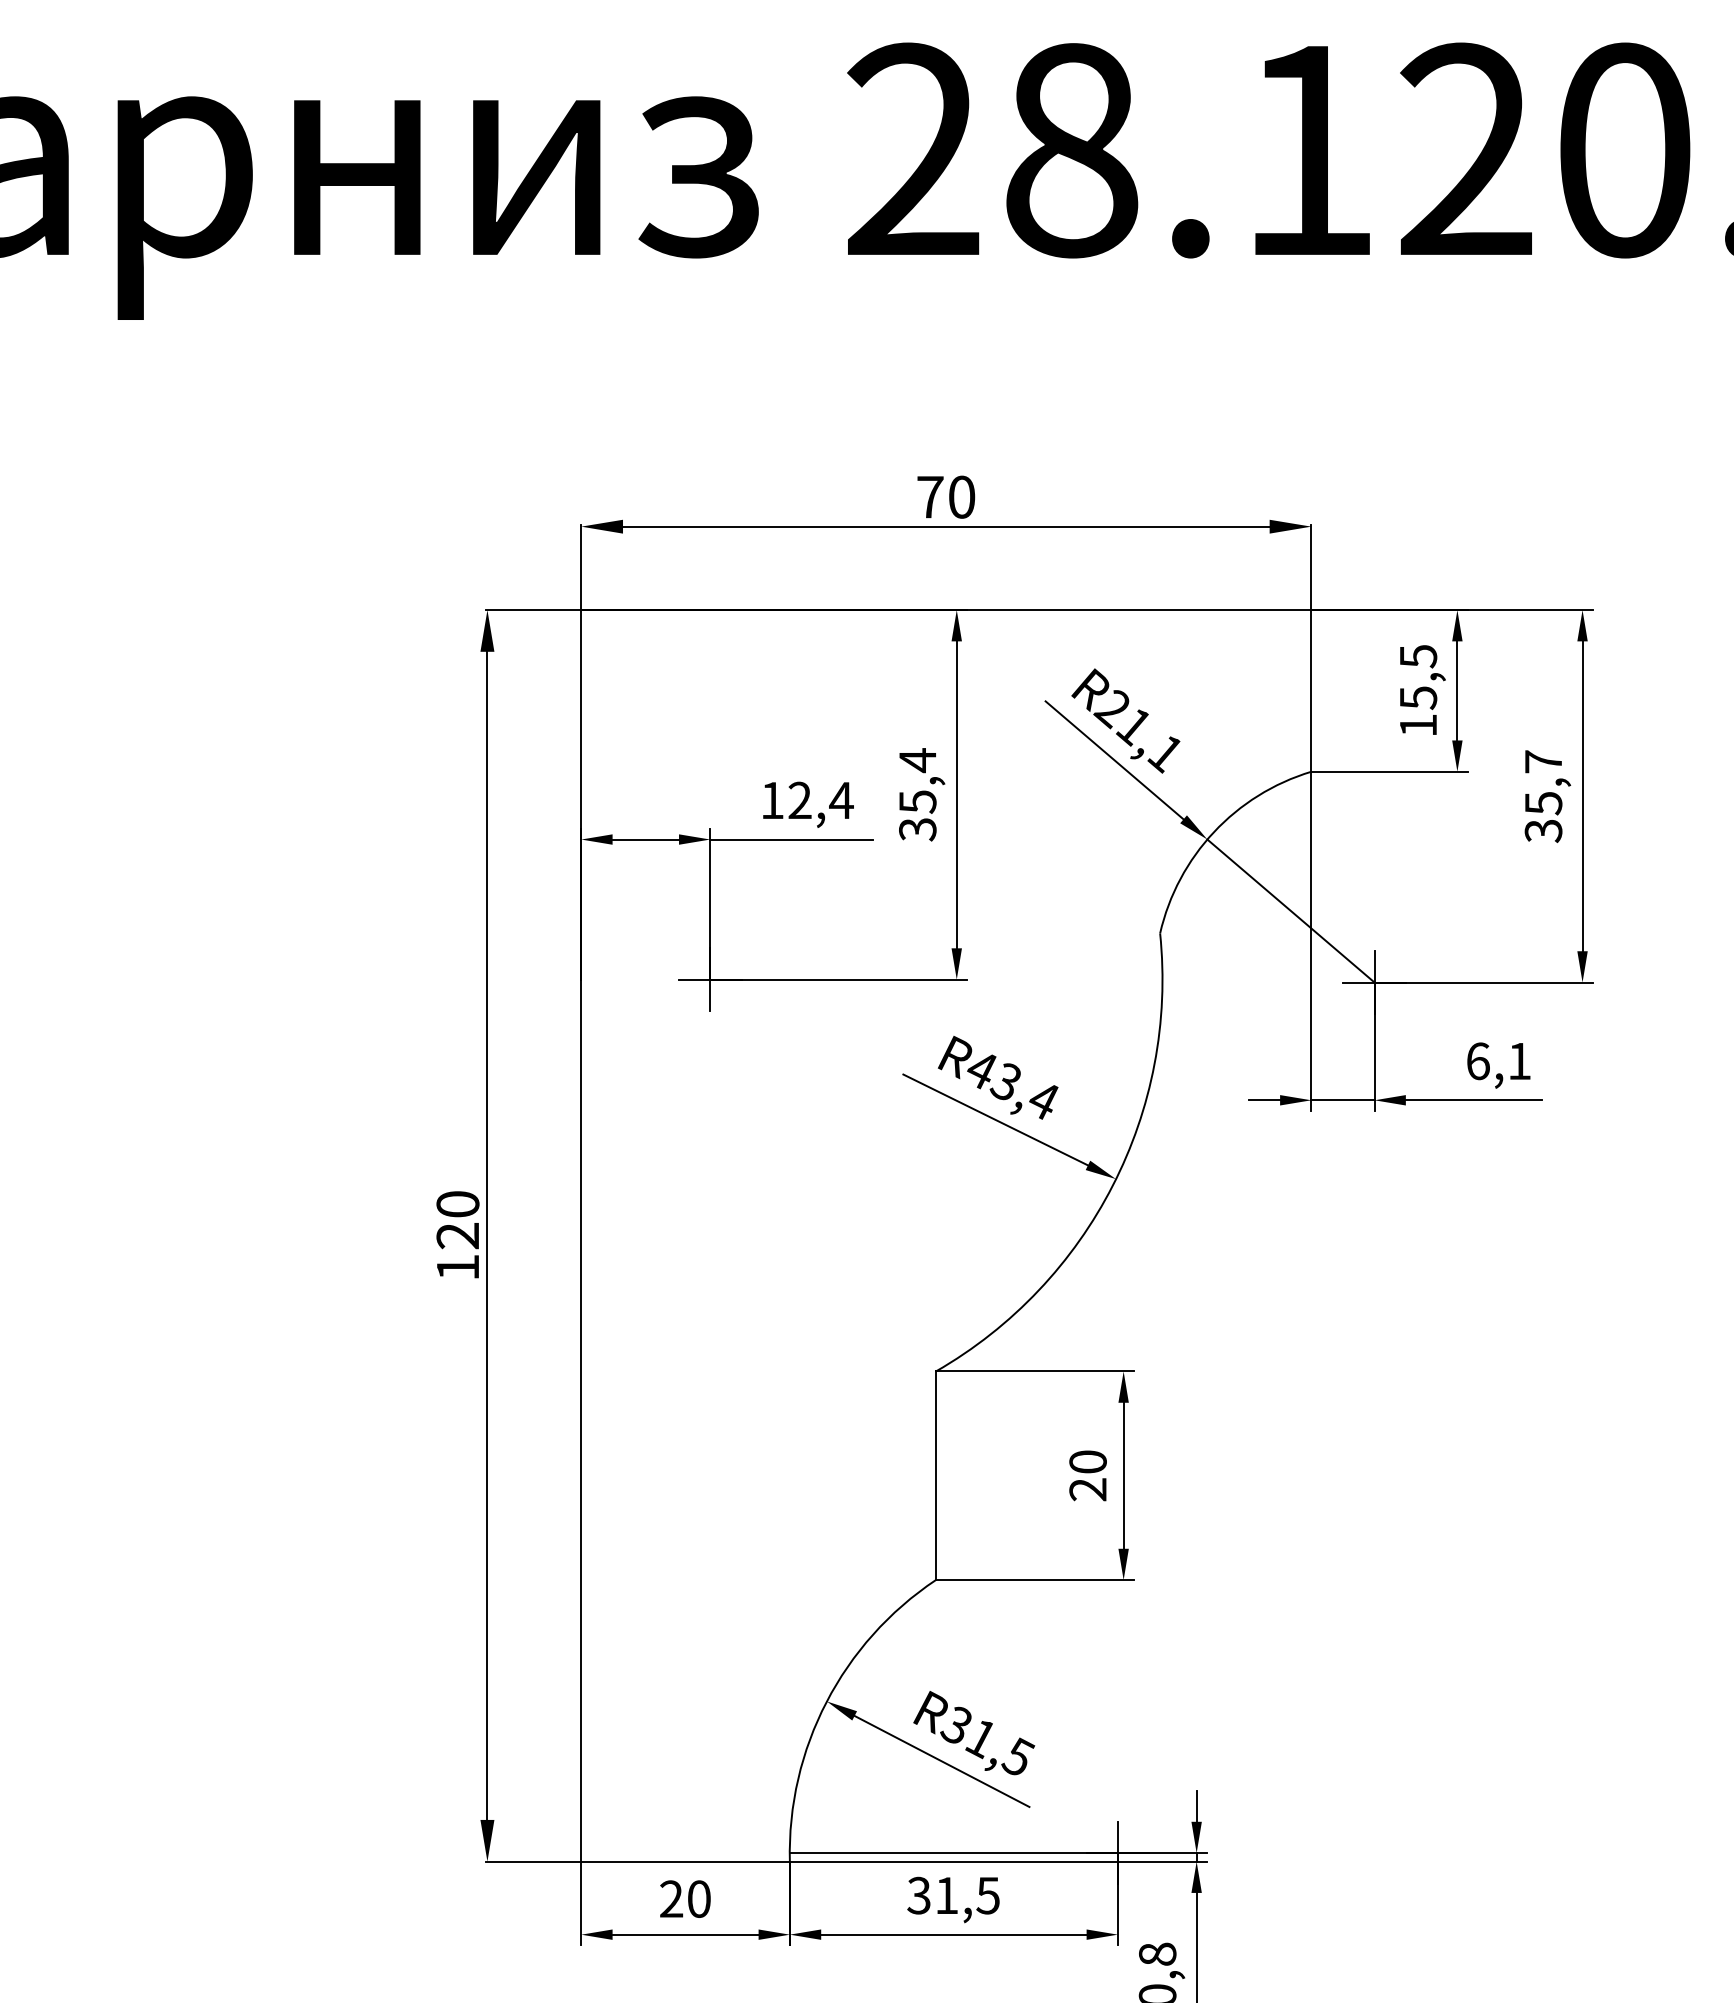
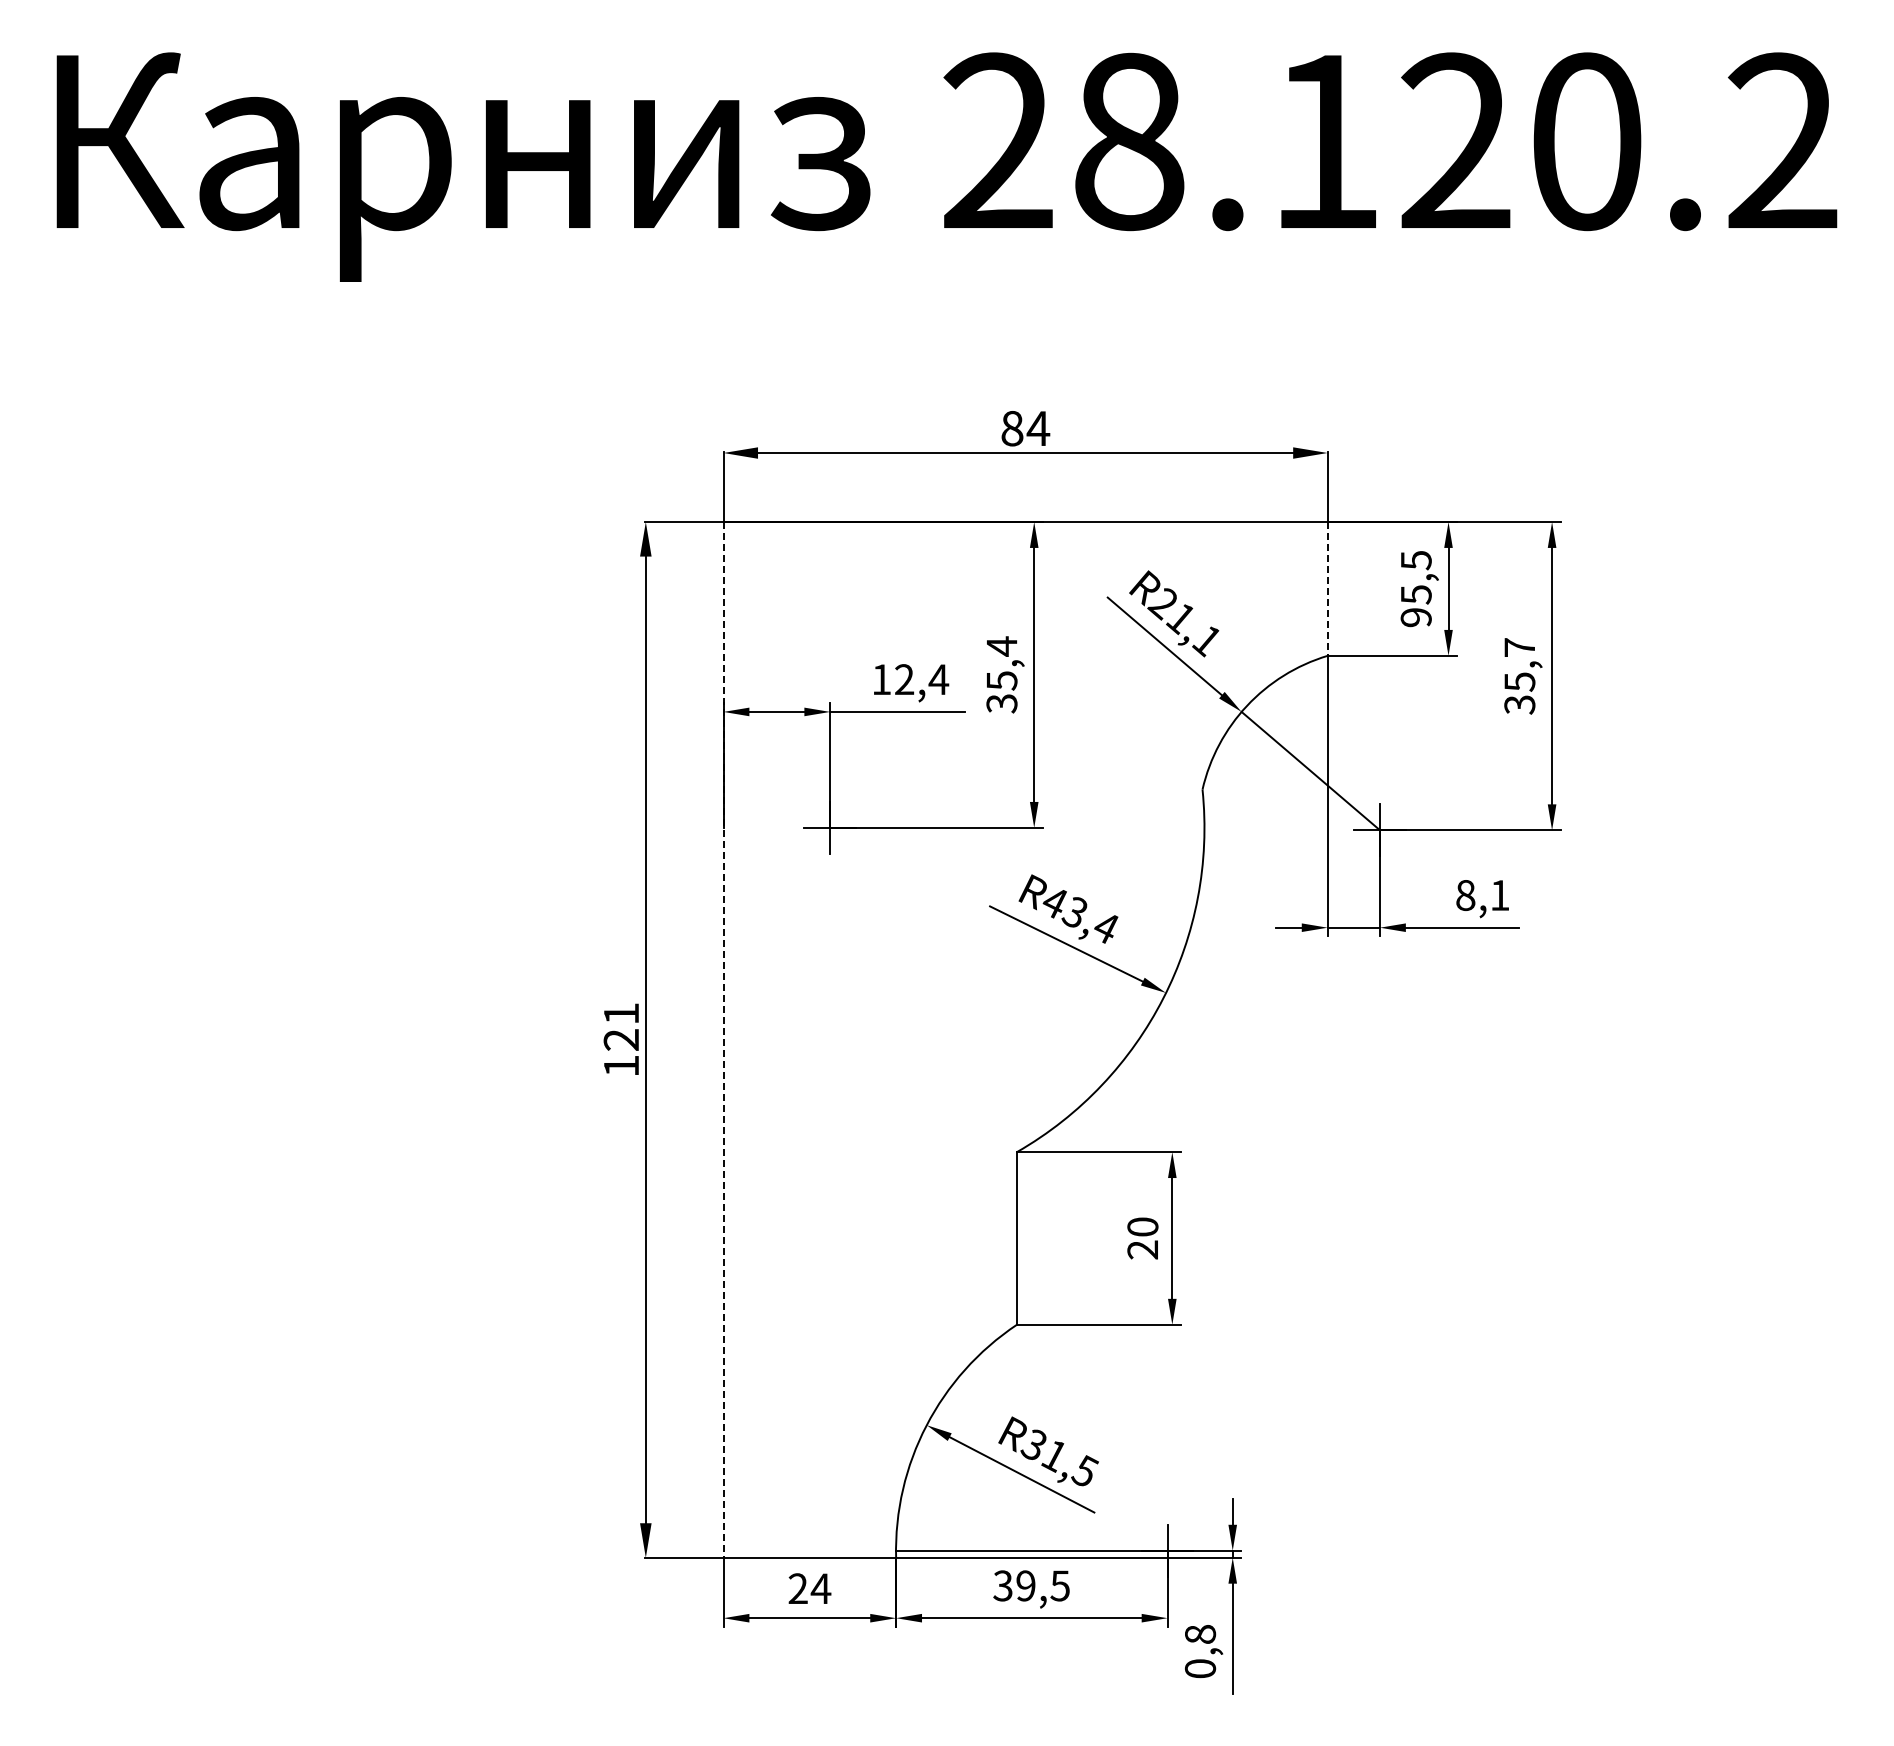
text: (946, 497) -> (1025, 428), 70 -> 84
line: (1311, 690) -> (1327, 588), solid -> dashed
text: (1417, 725) -> (1415, 617), 15,5 -> 95,5
text: (1477, 1060) -> (1465, 894), 6,1 -> 8,1
text: (458, 1203) -> (621, 1013), 120 -> 121
line: (581, 1235) -> (723, 1039), solid -> dashed
text: (946, 1895) -> (1025, 1585), 31,5 -> 39,5
text: (698, 1898) -> (820, 1588), 20 -> 24

